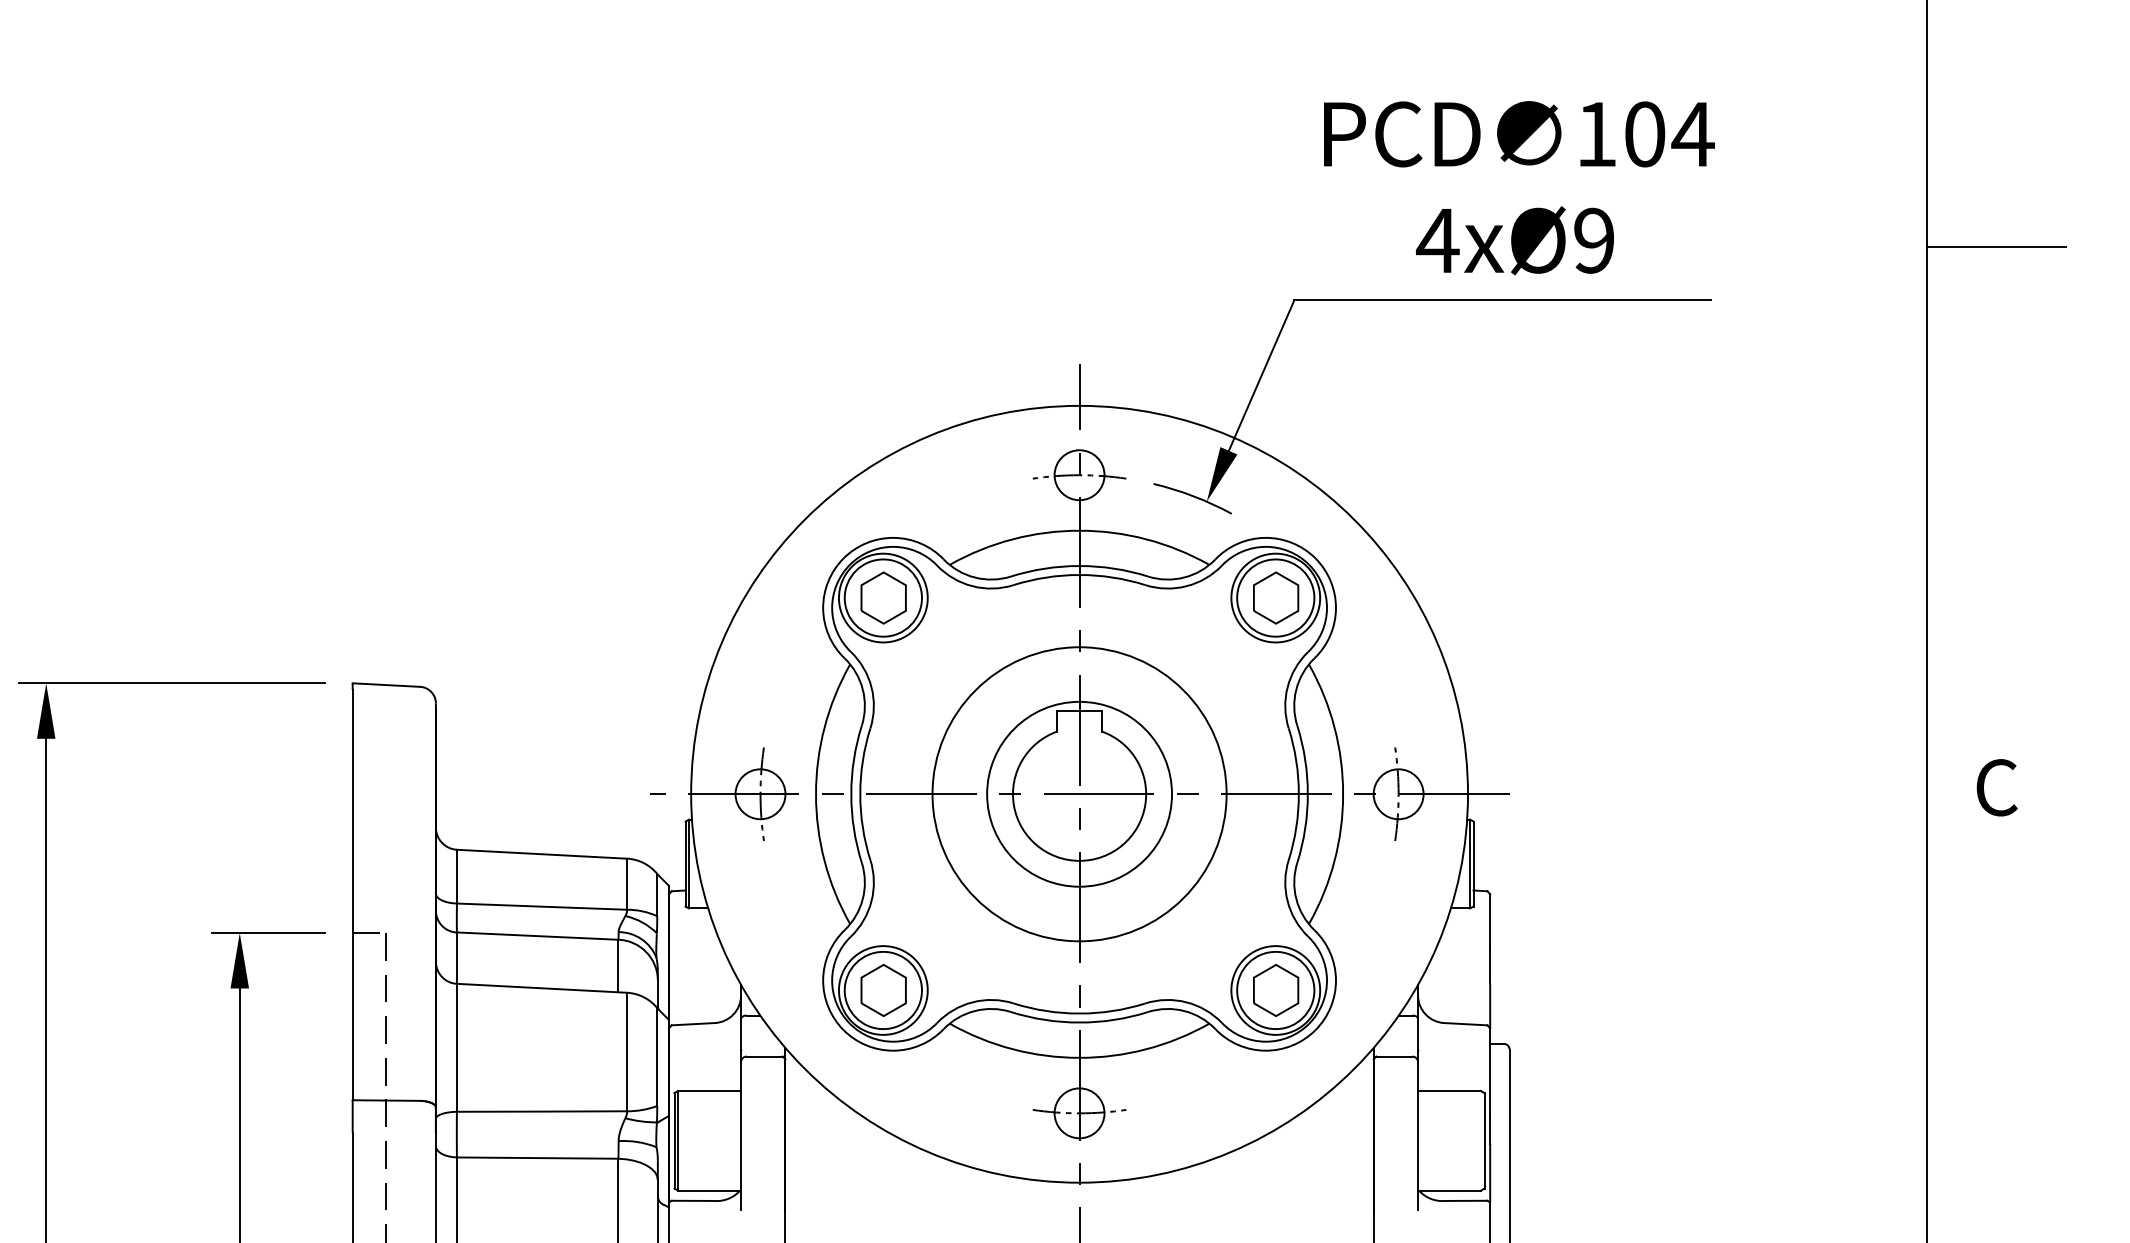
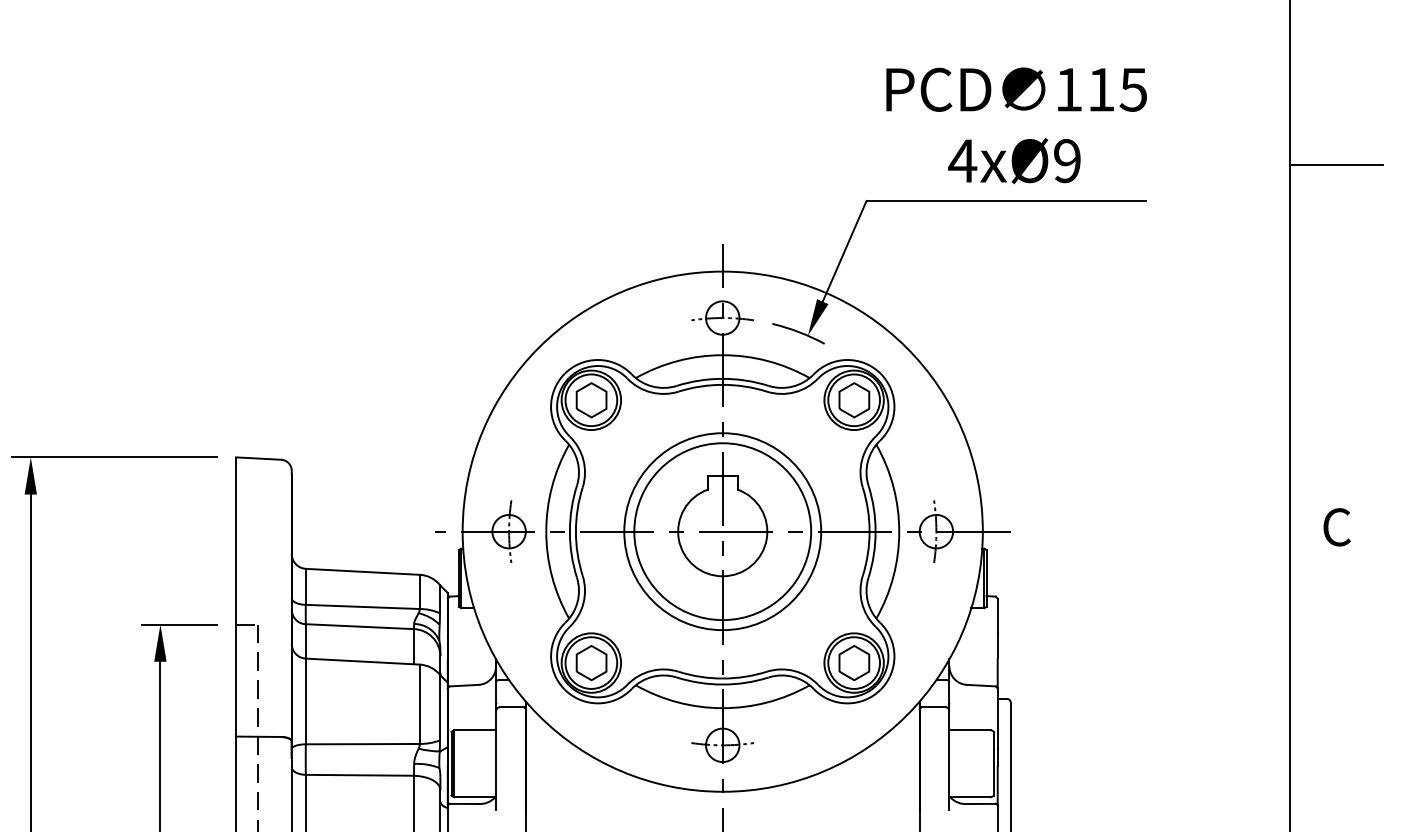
text: (1670, 133) -> (1118, 89), 104 -> 115
circle: (1079, 793) -> (722, 531), size x1.43

